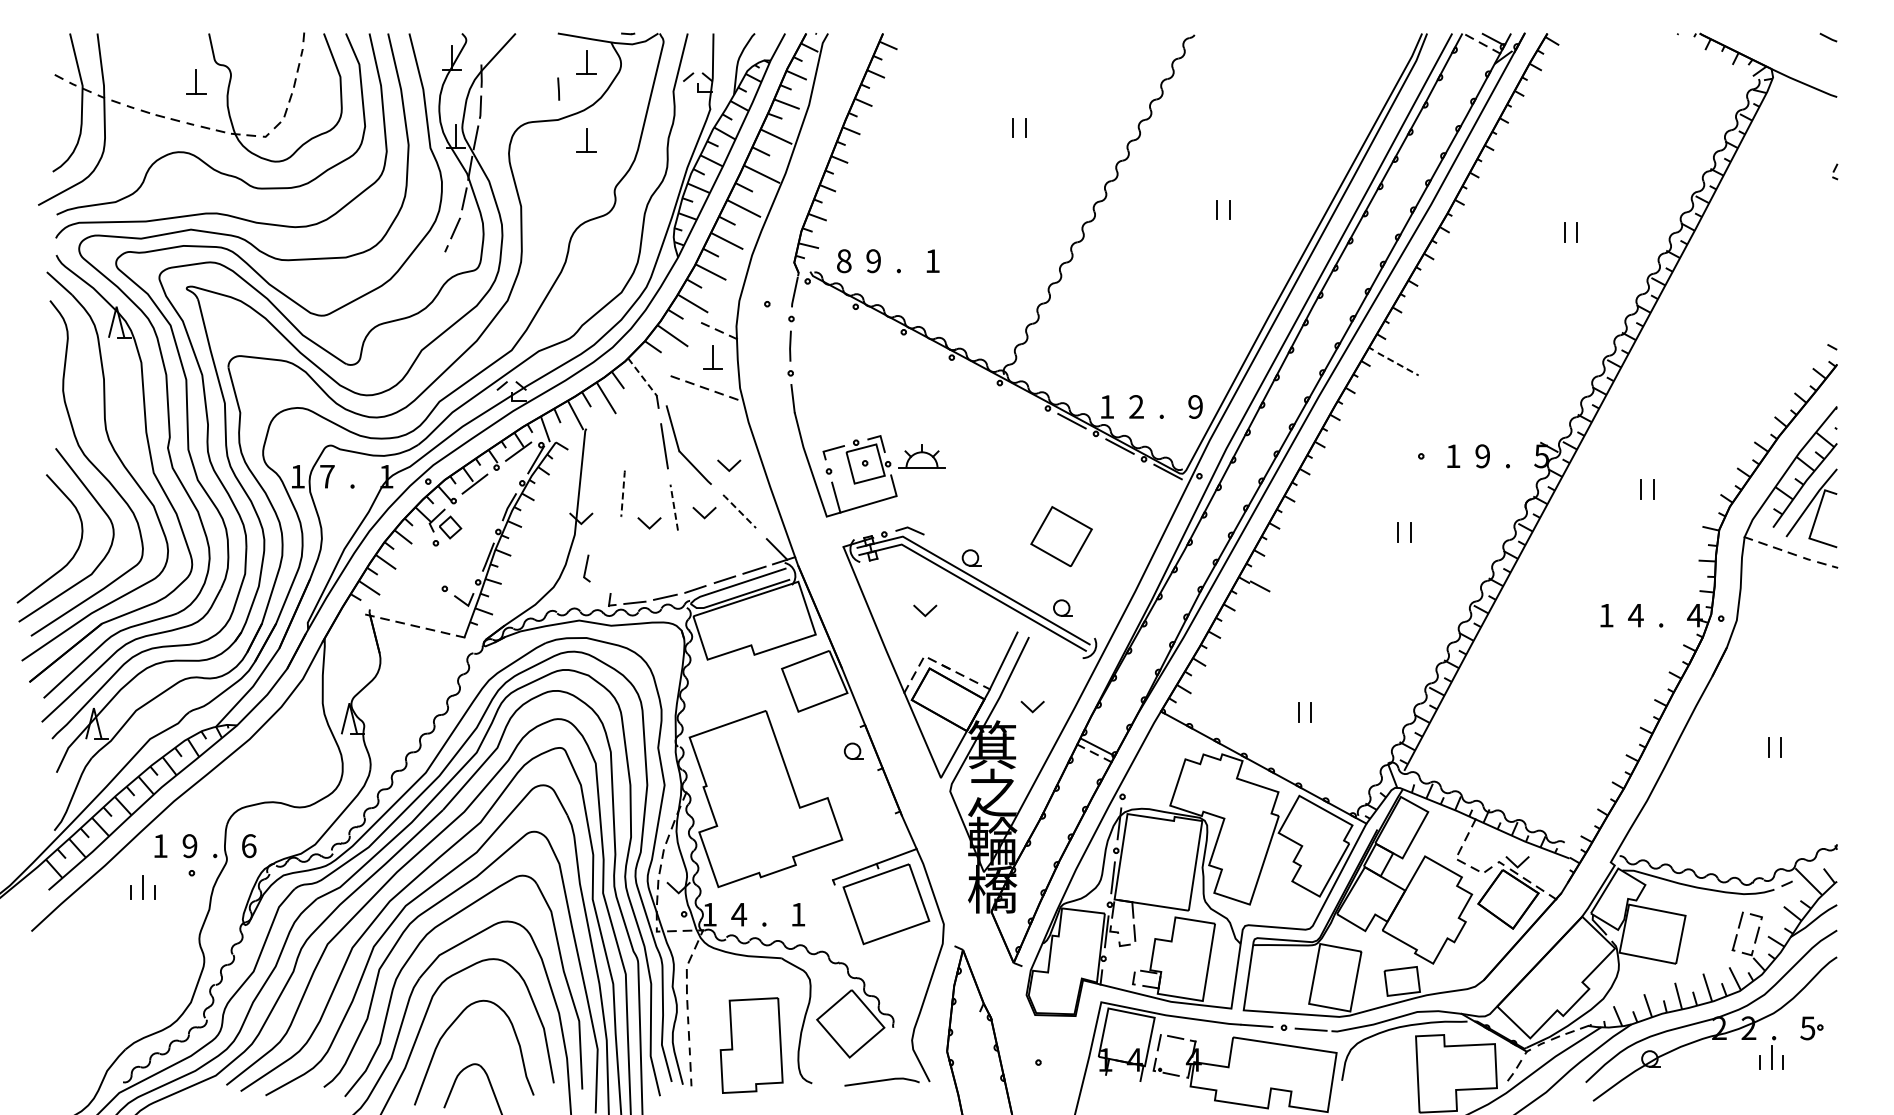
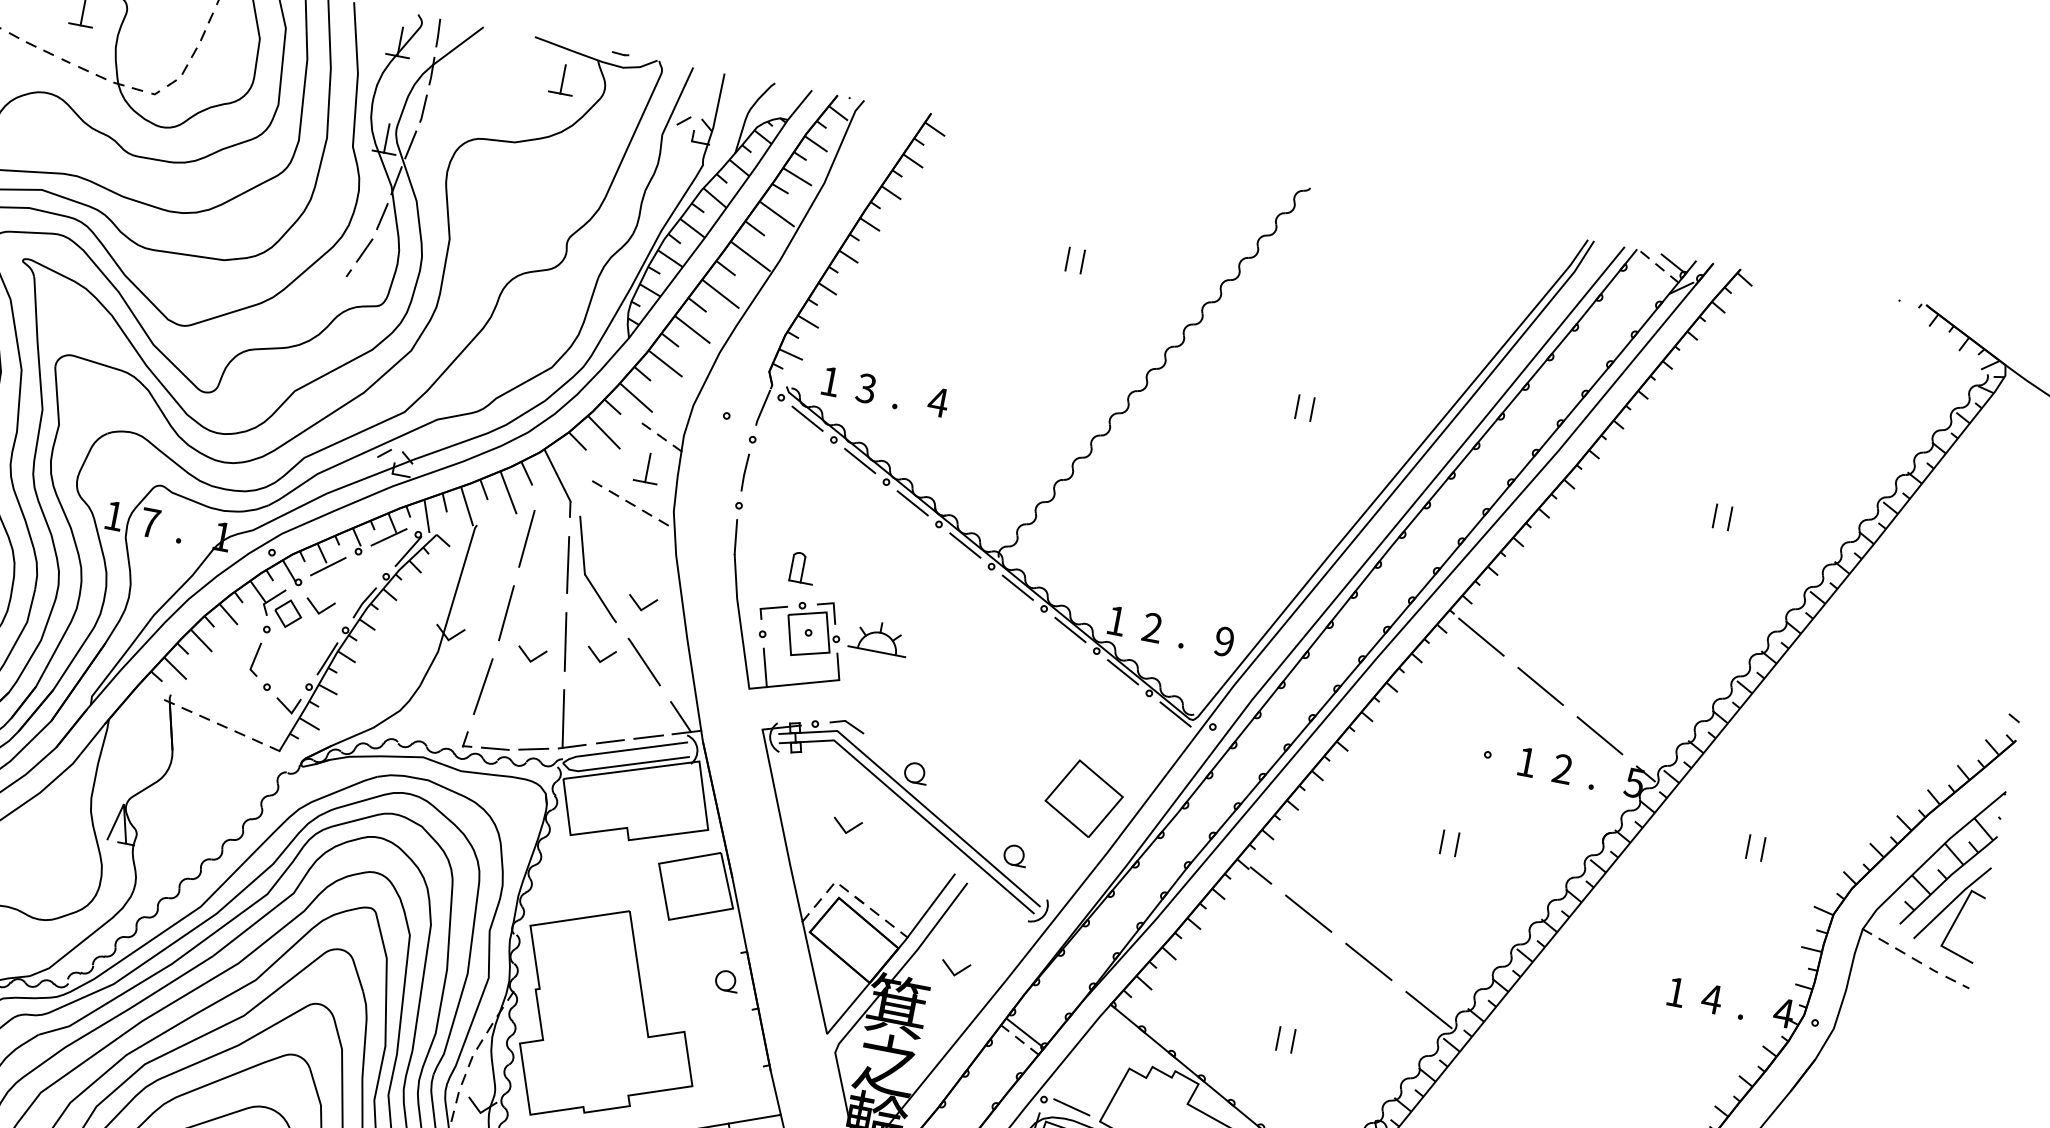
line: (558, 88) -> (438, 32), moved
part: (586, 140) -> (544, 174), removed
text: (932, 260) -> (938, 401), 1 -> 4
text: (844, 261) -> (830, 382), 8 -> 1
text: (873, 261) -> (866, 388), 9 -> 3
line: (831, 293) -> (807, 418), added
line: (879, 319) -> (859, 460), added
line: (927, 344) -> (912, 502), added
line: (1398, 364) -> (1481, 637), dashed -> solid
line: (975, 370) -> (964, 545), added
line: (642, 377) -> (557, 476), dashed -> solid
line: (1452, 393) -> (1540, 685), added
line: (1023, 395) -> (1017, 587), added
part: (850, 412) -> (802, 567), added
line: (1506, 423) -> (1599, 734), added
line: (627, 431) -> (526, 538), added
text: (1482, 456) -> (1562, 769), 9 -> 2
line: (623, 494) -> (506, 614), dashed -> solid
line: (674, 507) -> (565, 641), dashed -> solid
line: (739, 511) -> (644, 662), dashed -> solid
line: (472, 519) -> (316, 609), added
part: (1061, 536) -> (1084, 798), moved
line: (615, 555) -> (482, 686), added
line: (586, 568) -> (255, 659), moved
line: (684, 568) -> (563, 718), added
line: (1303, 609) -> (1308, 913), added
line: (1358, 638) -> (1368, 962), added
line: (1413, 667) -> (1428, 1010), added
line: (1145, 798) -> (1071, 1106), added

